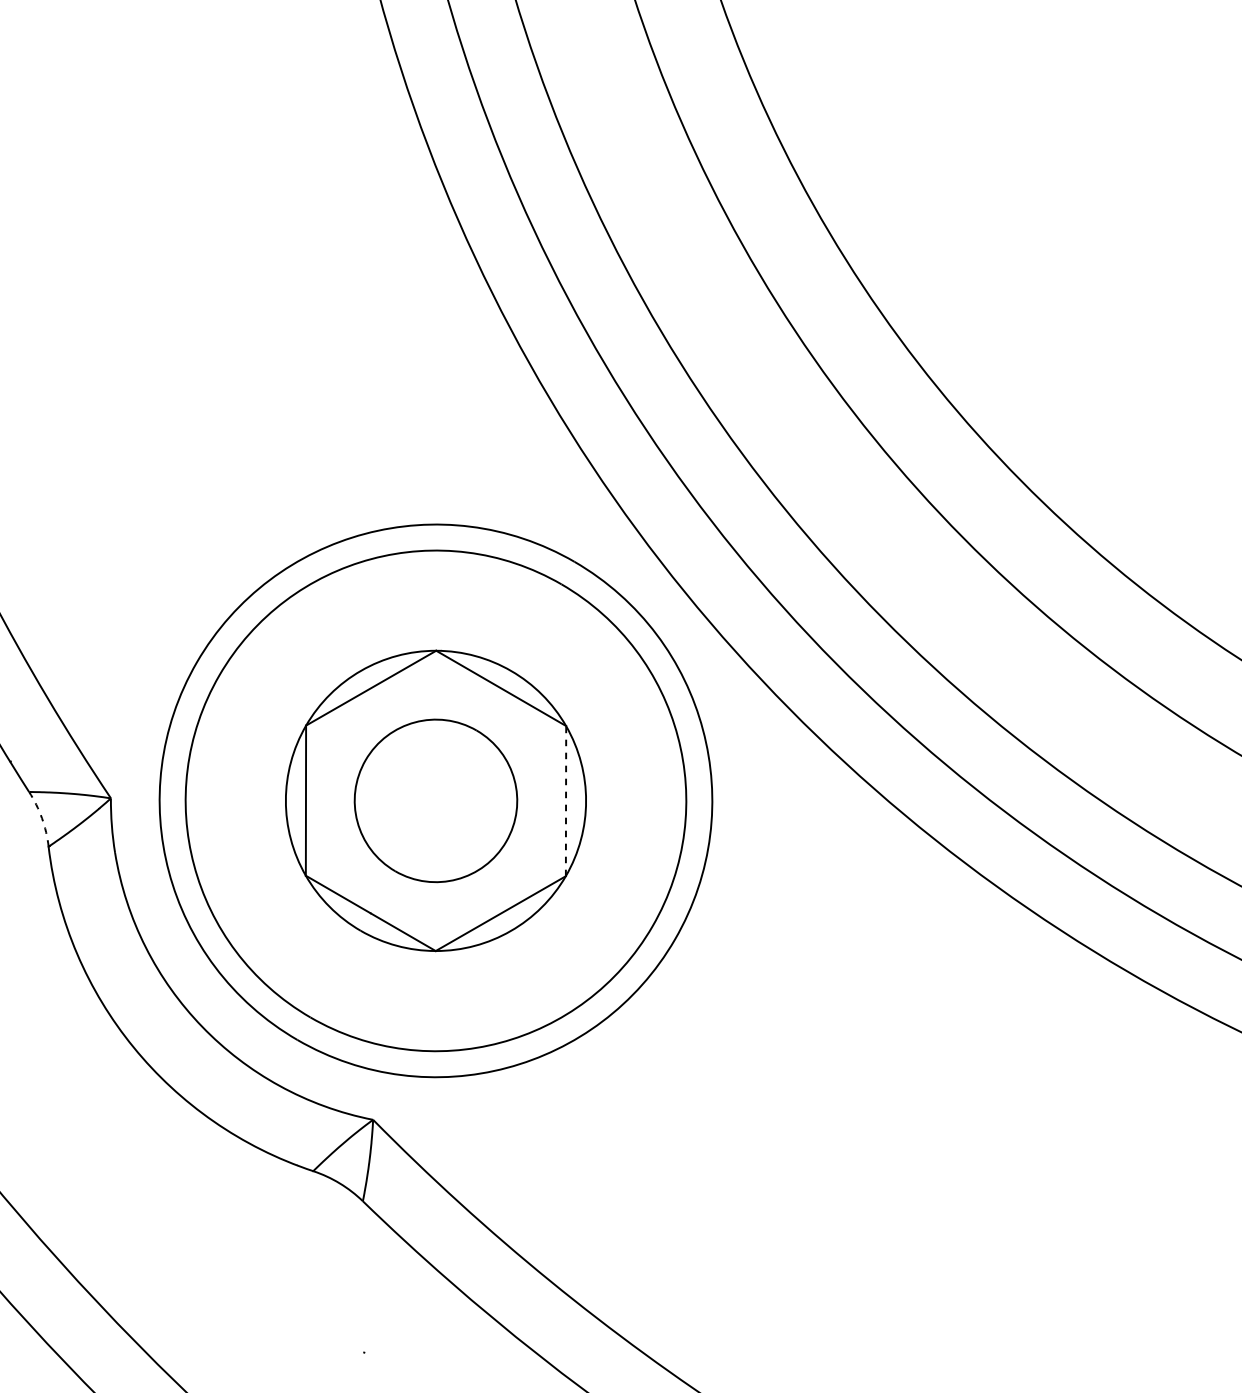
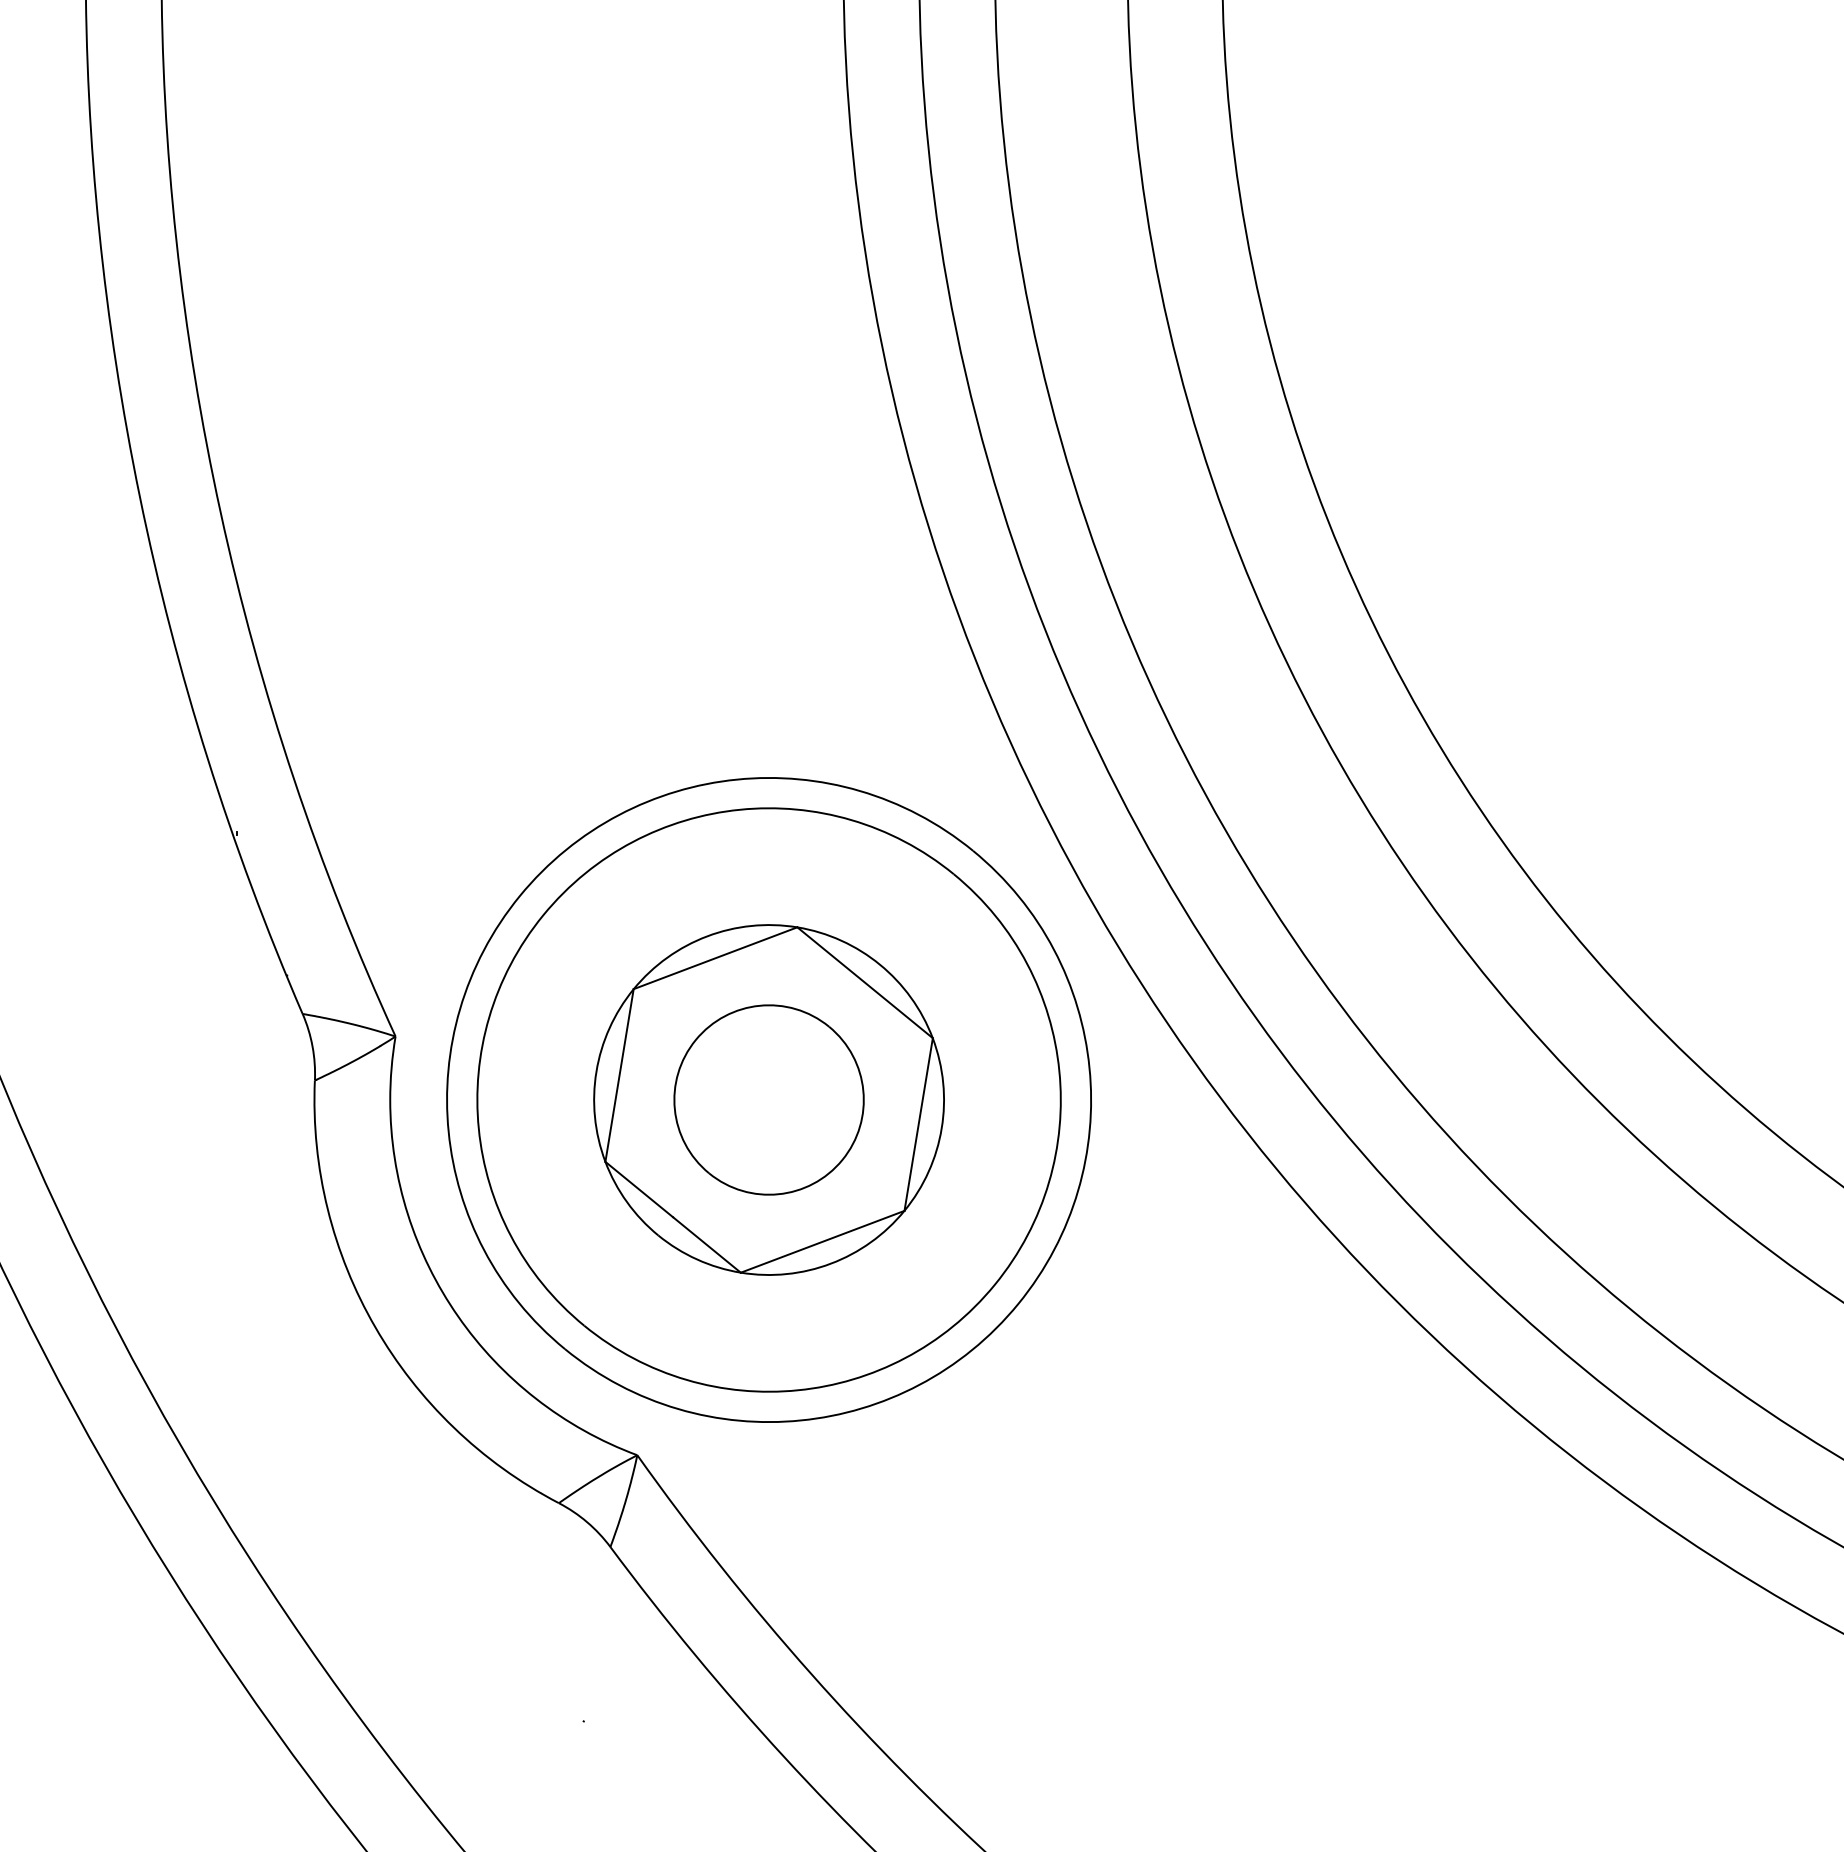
line: (565, 801) -> (918, 1124), dashed -> solid
arc: (41, 818) -> (312, 1046), dashed -> solid

